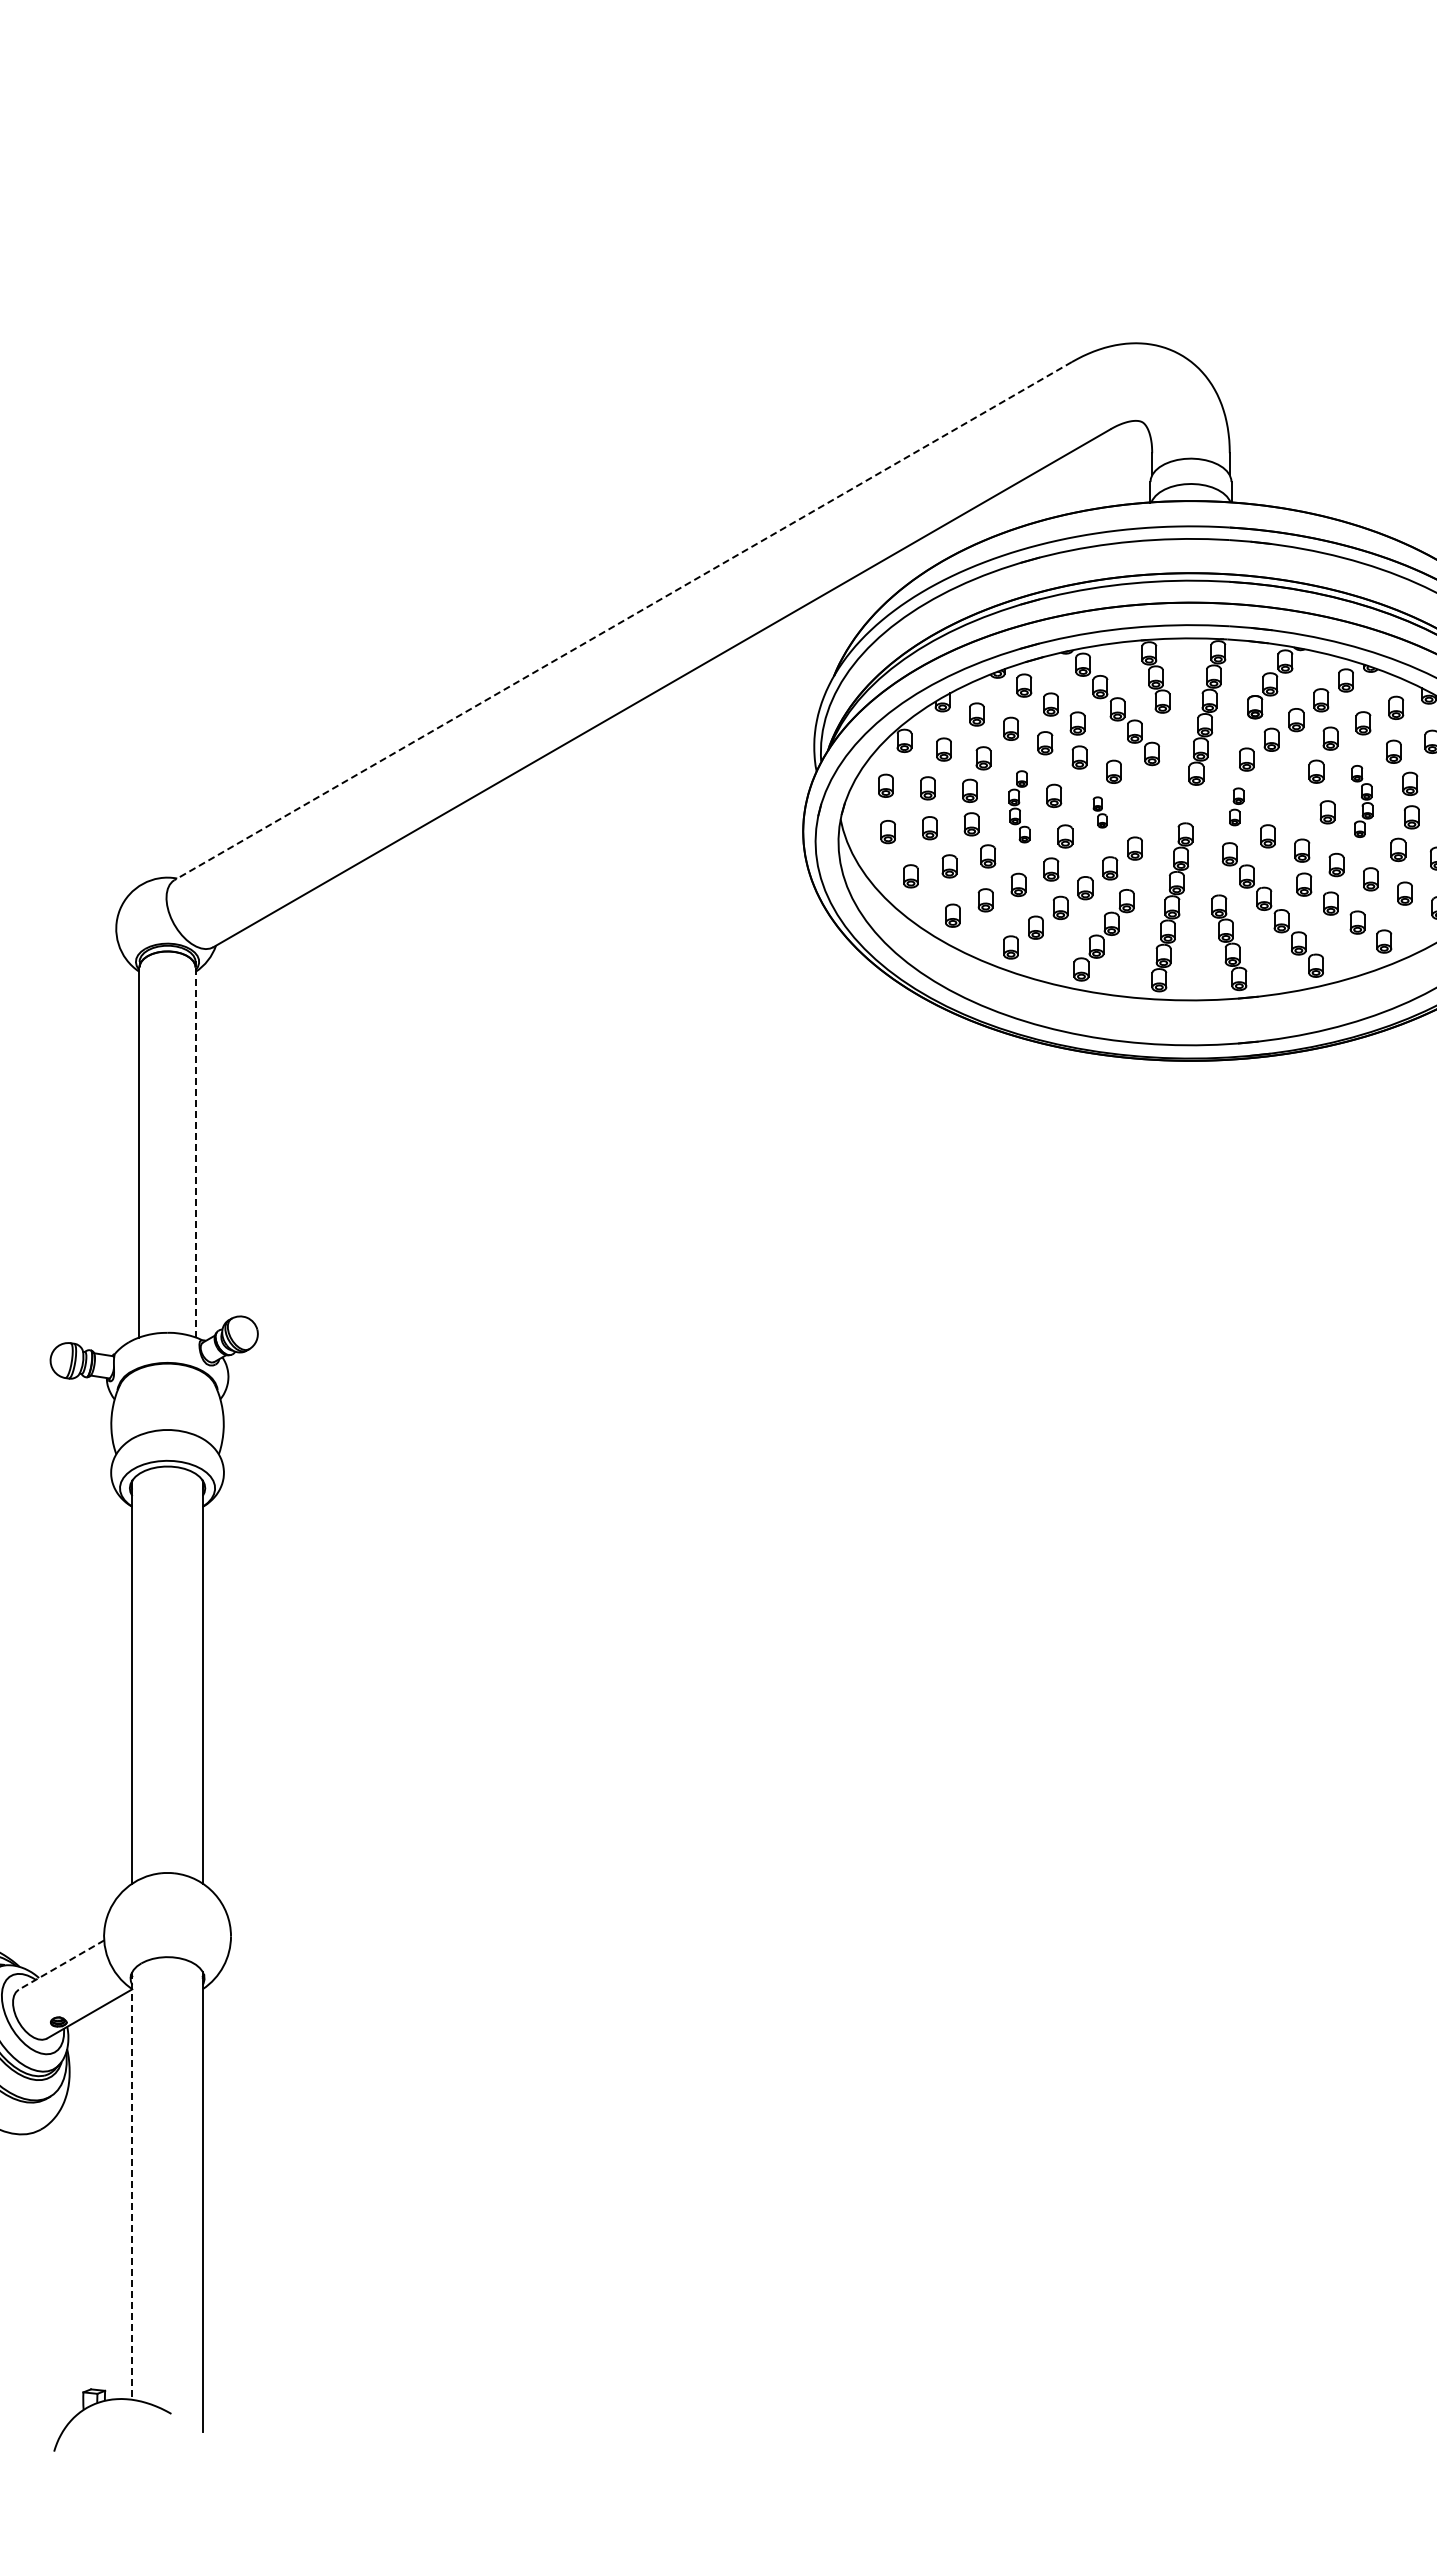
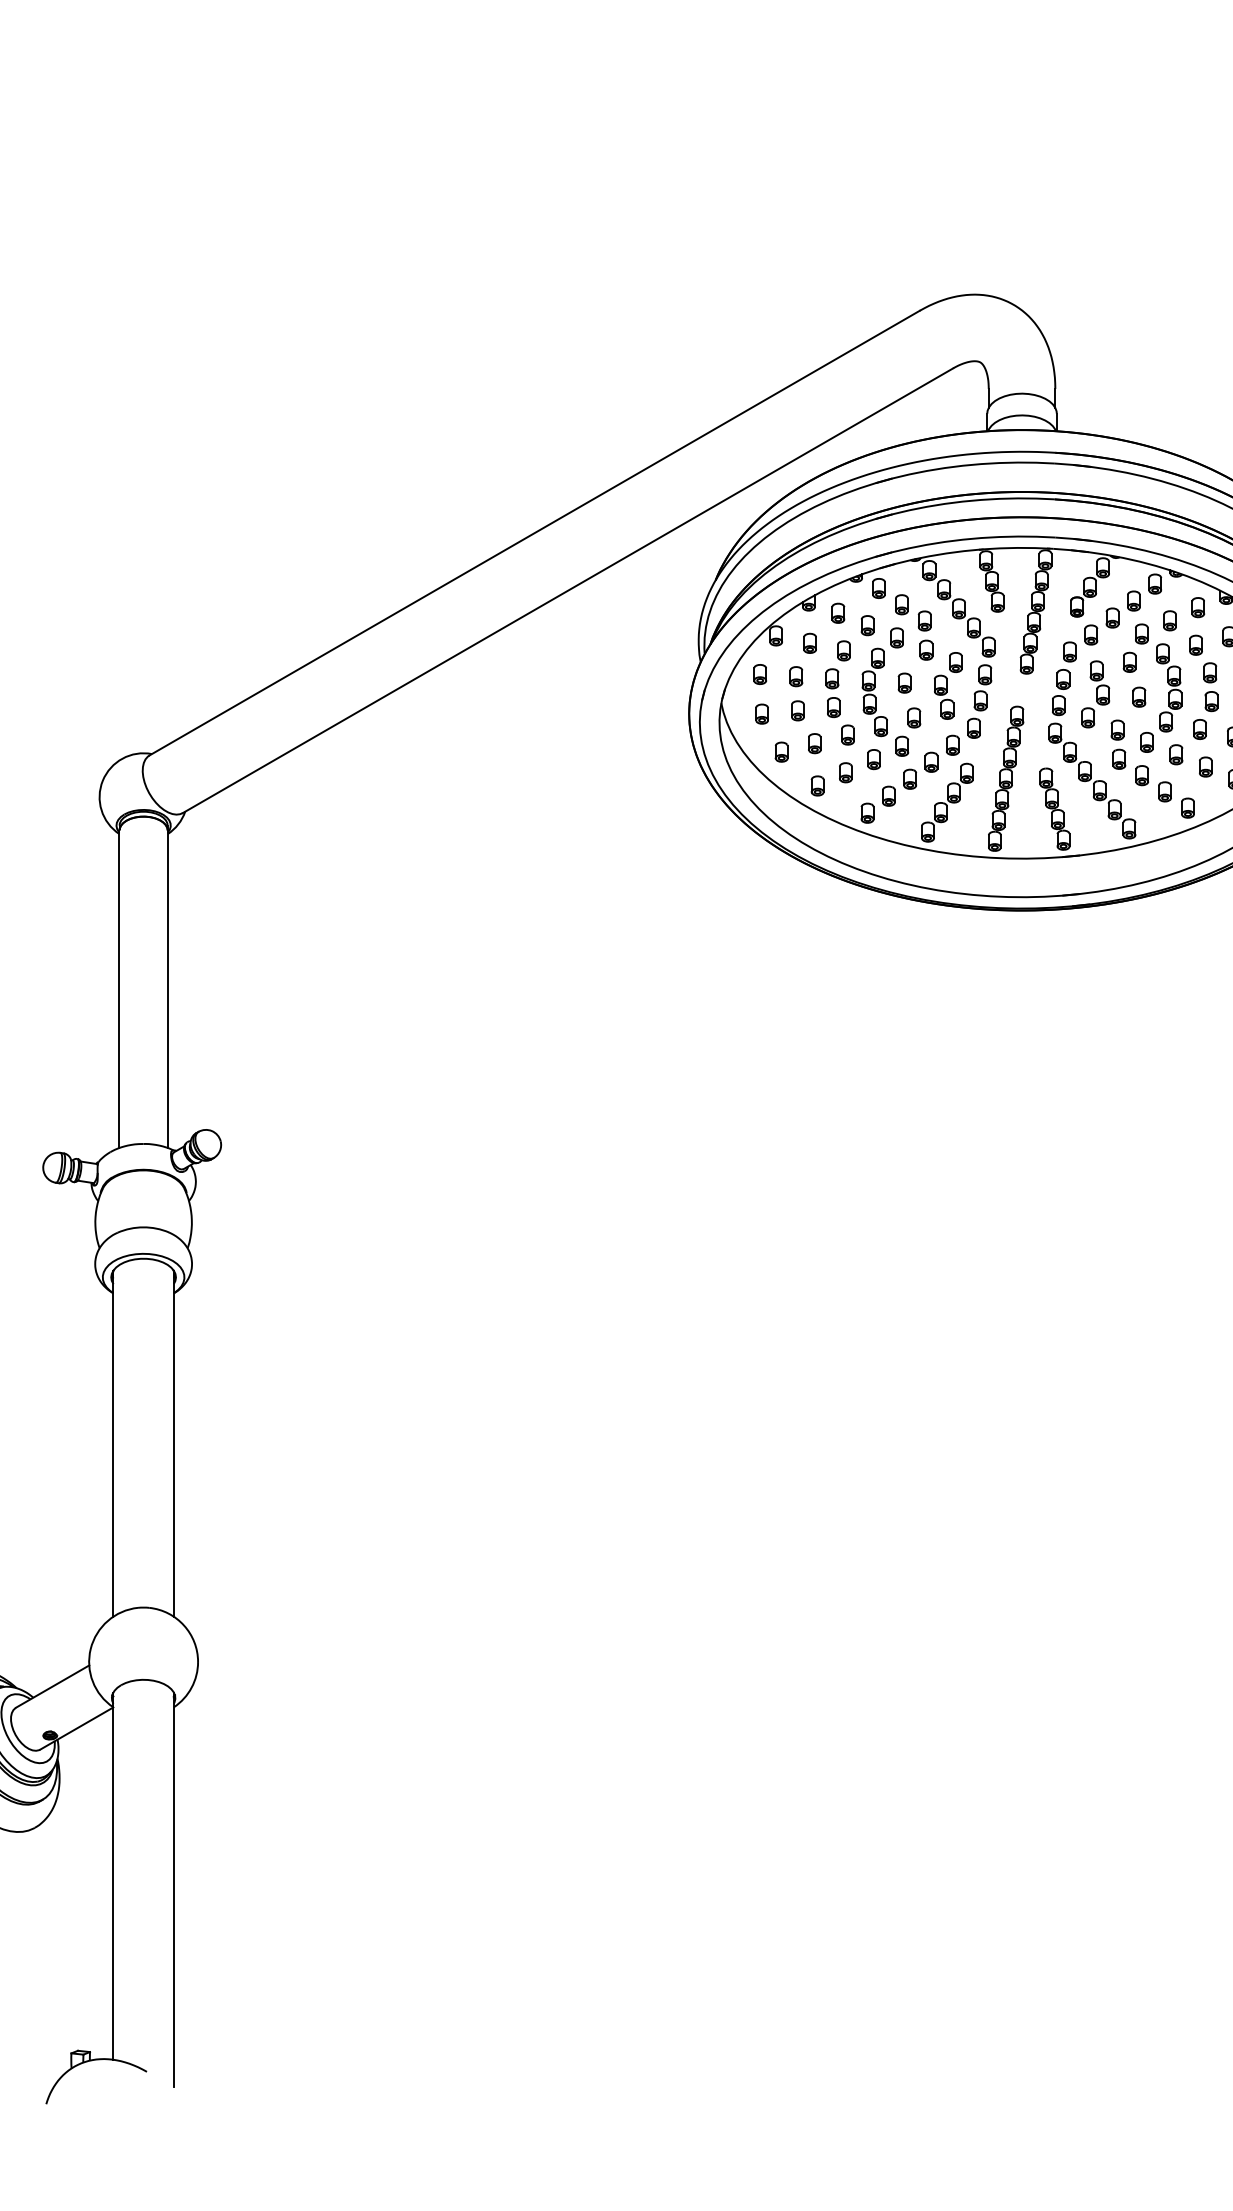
line: (622, 621) -> (534, 533), dashed -> solid
part: (1281, 795) -> (1099, 682), added
part: (1145, 801) -> (982, 687), added
part: (1362, 801) -> (1169, 687), size x1.43
part: (1019, 806) -> (874, 692), size x1.43
part: (1236, 806) -> (1061, 692), size x1.43
part: (1099, 812) -> (943, 697), size x1.67
line: (195, 1152) -> (167, 989), dashed -> solid
line: (61, 1965) -> (52, 1686), dashed -> solid
line: (132, 2185) -> (113, 1875), dashed -> solid

